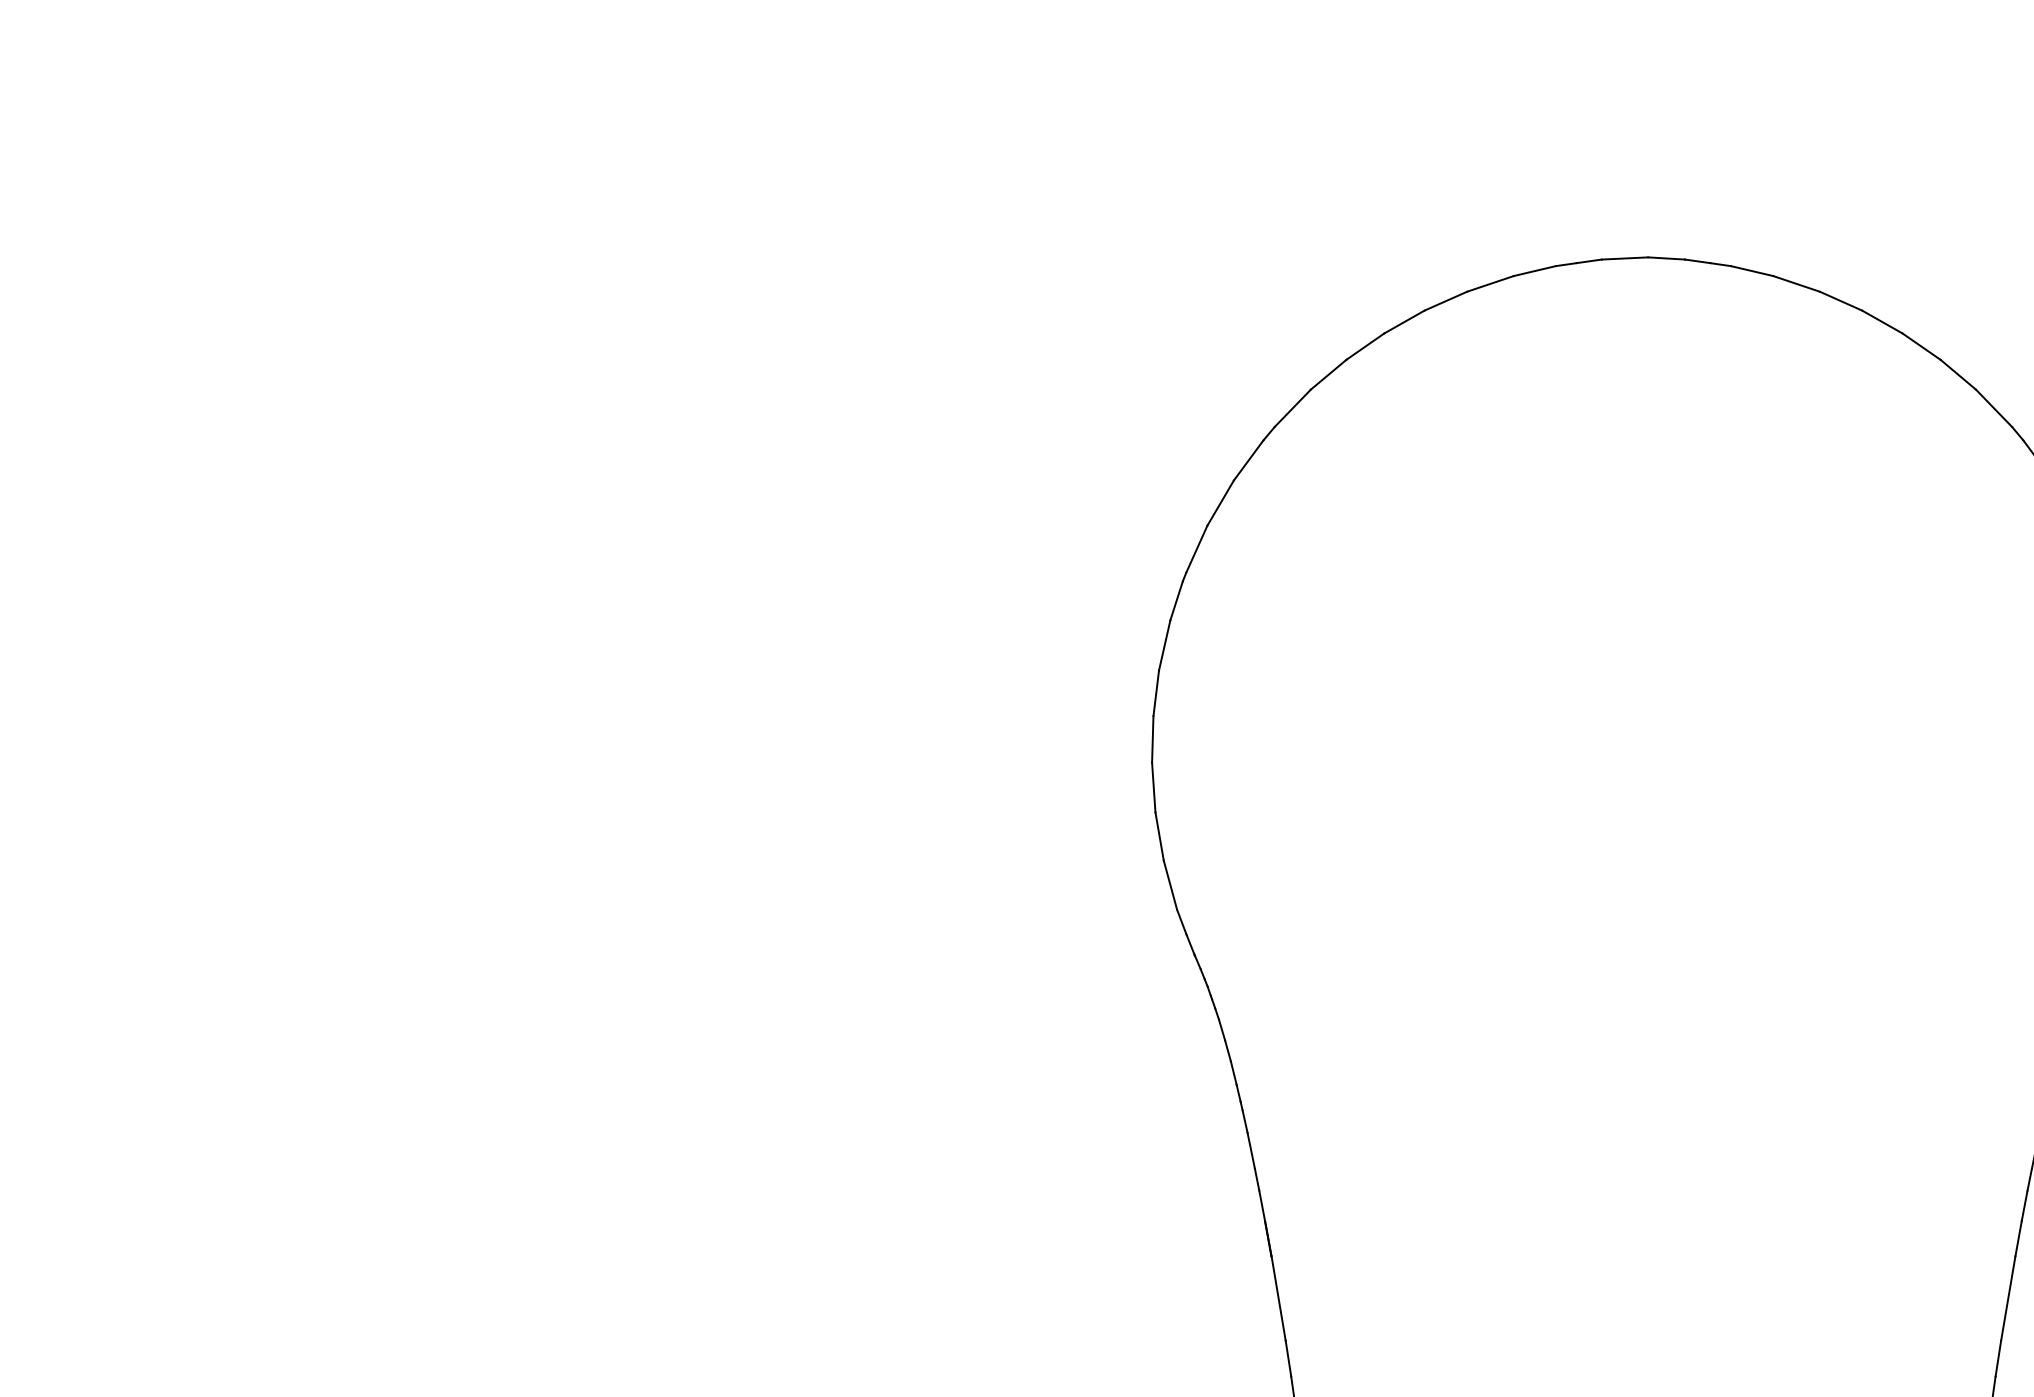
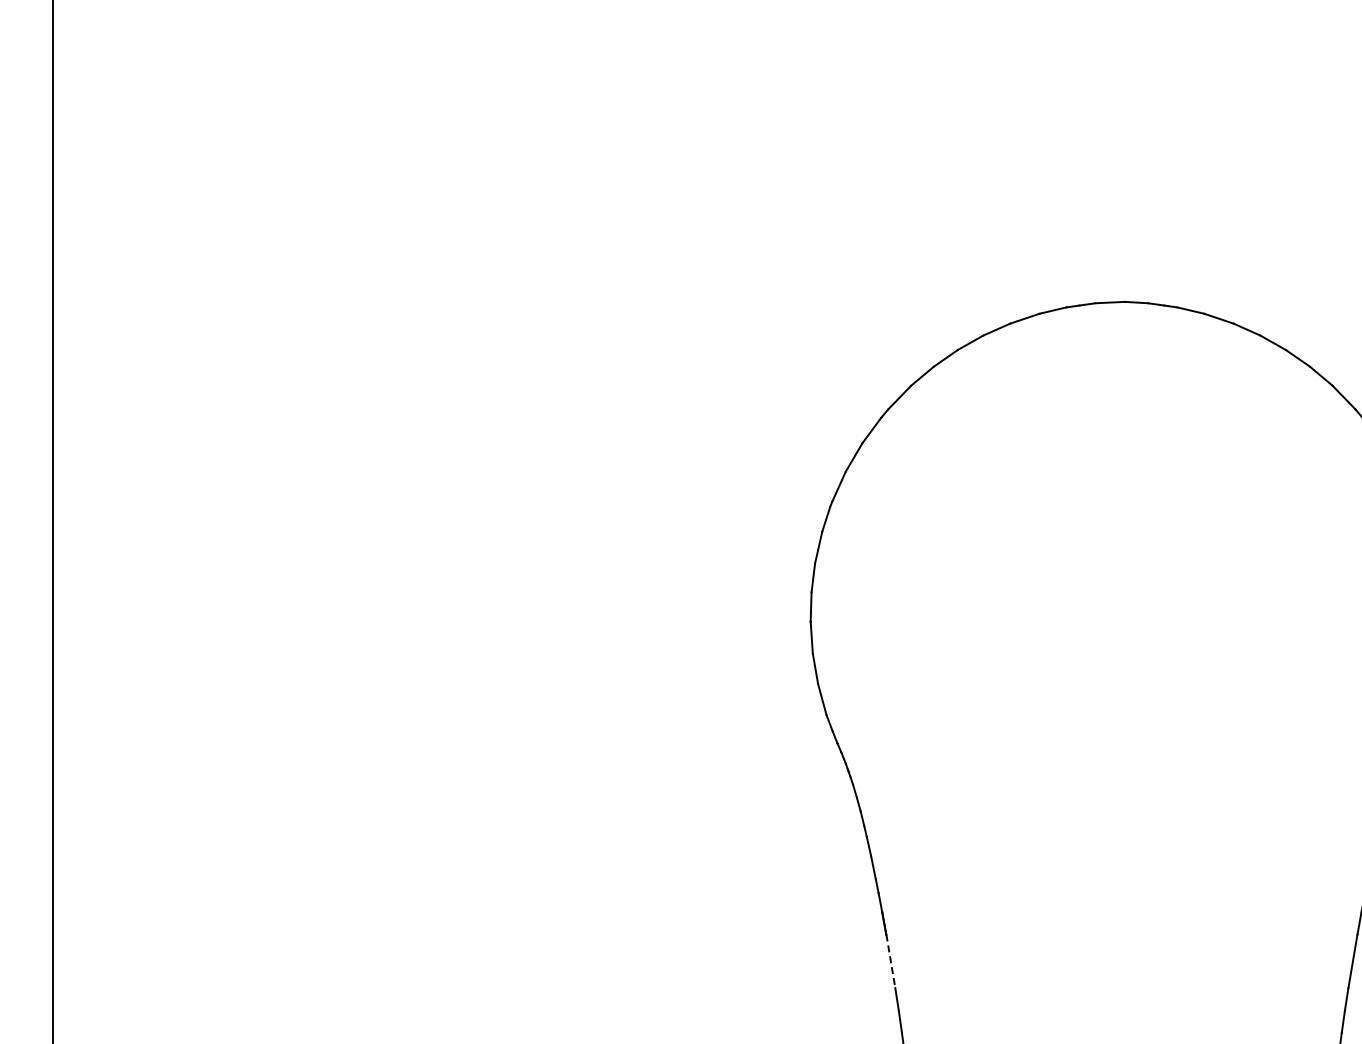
line: (1278, 1298) -> (890, 961), solid -> dashed

